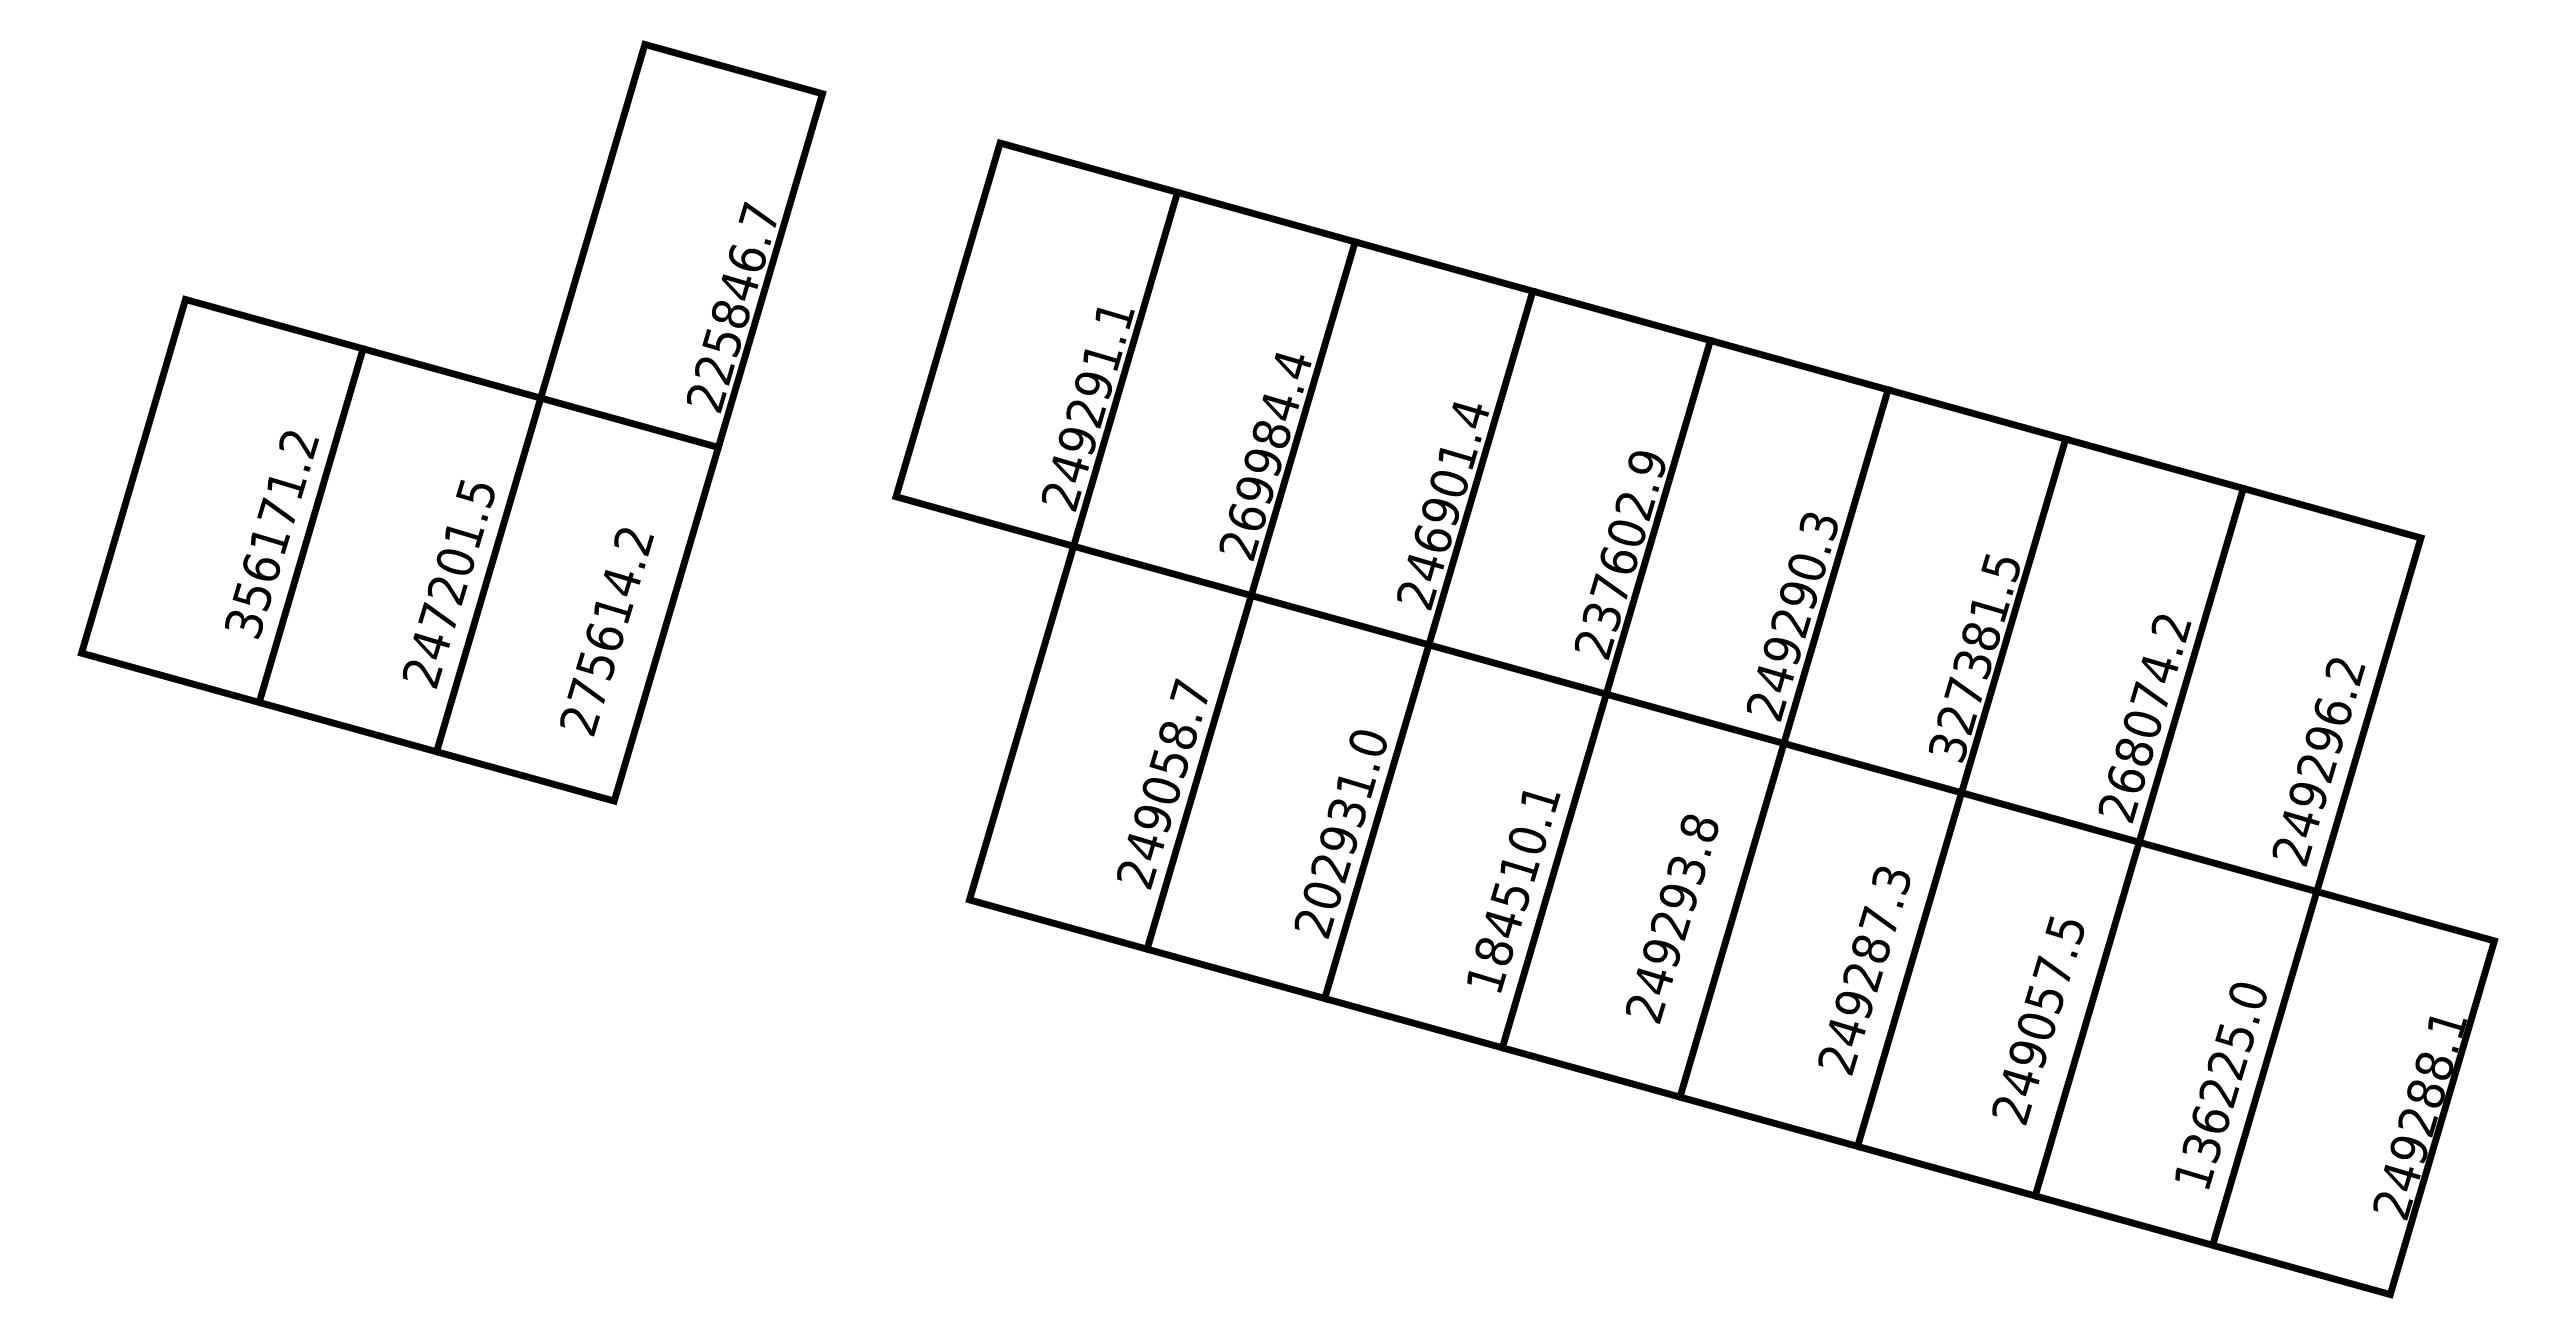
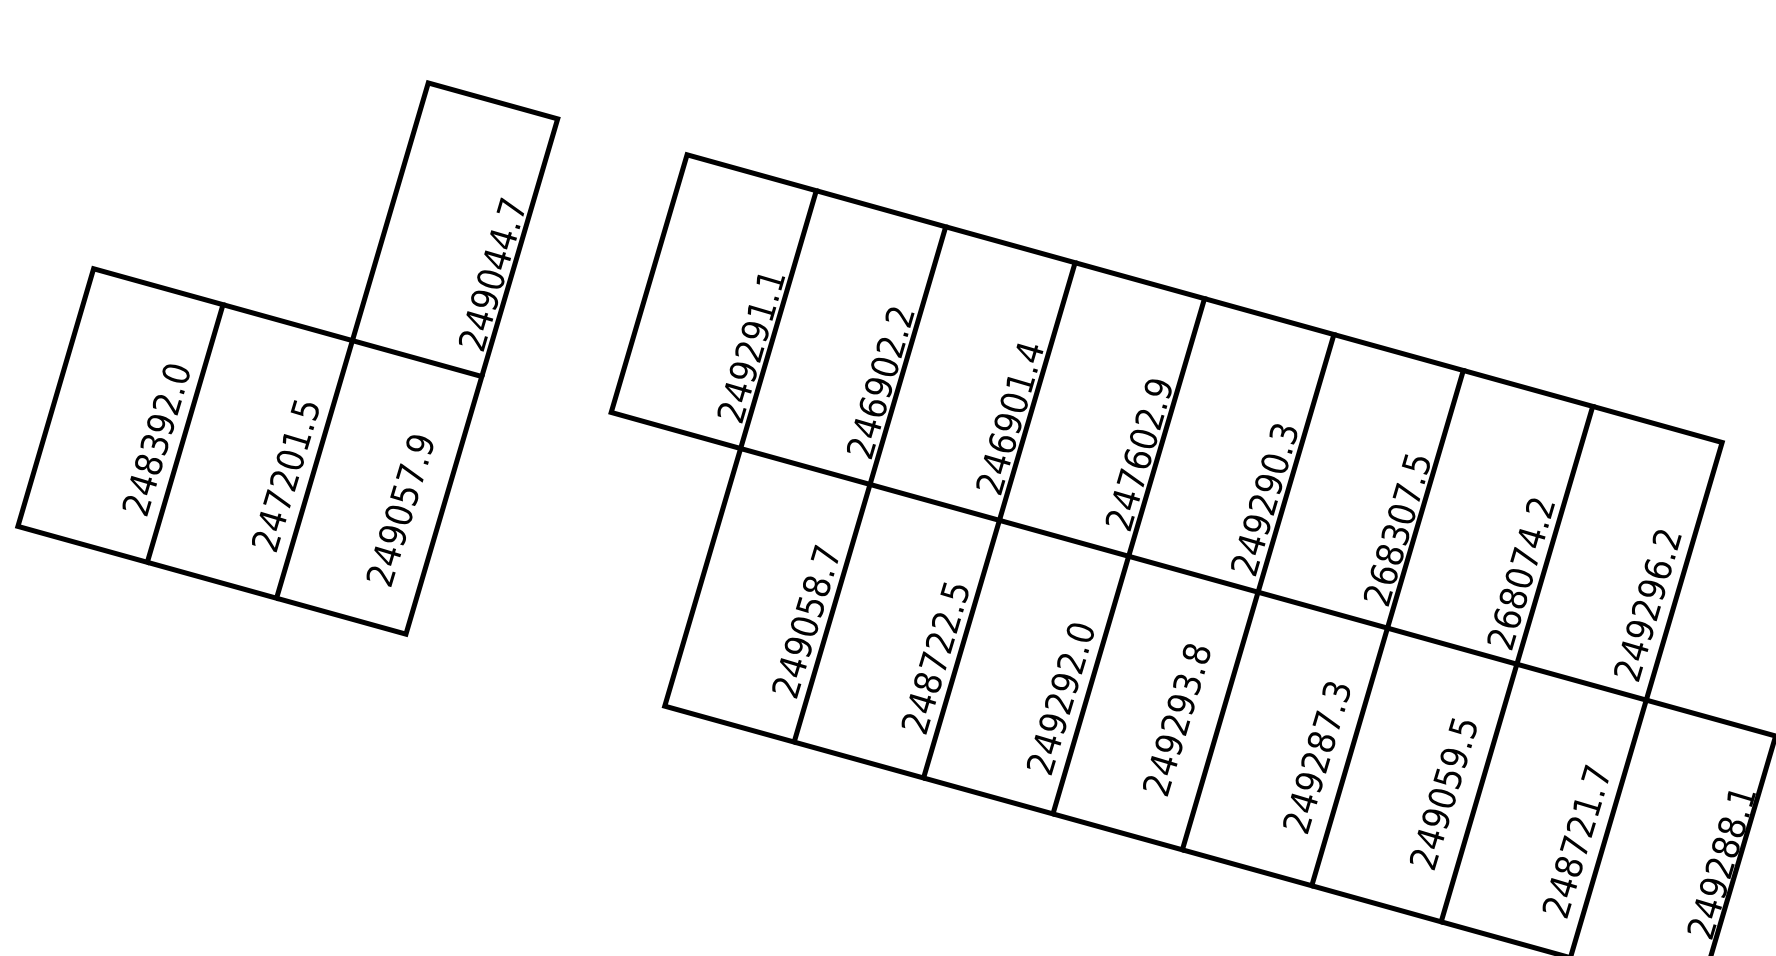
text: (730, 314) -> (490, 279), 225846.7 -> 249044.7
text: (1270, 441) -> (884, 372), 269984.4 -> 246902.2
text: (271, 534) -> (156, 439), 356171.2 -> 248392.0
text: (610, 617) -> (403, 500), 275614.2 -> 249057.9
text: (1601, 617) -> (1125, 500), 237602.9 -> 247602.9
text: (1968, 678) -> (1392, 544), 327381.5 -> 268307.5
text: (1344, 819) -> (937, 647), 202931.0 -> 248722.5
text: (1513, 890) -> (1061, 699), 184510.1 -> 249292.0
text: (2051, 969) -> (1453, 756), 249057.5 -> 249059.5
text: (2220, 1085) -> (1576, 841), 136225.0 -> 248721.7

